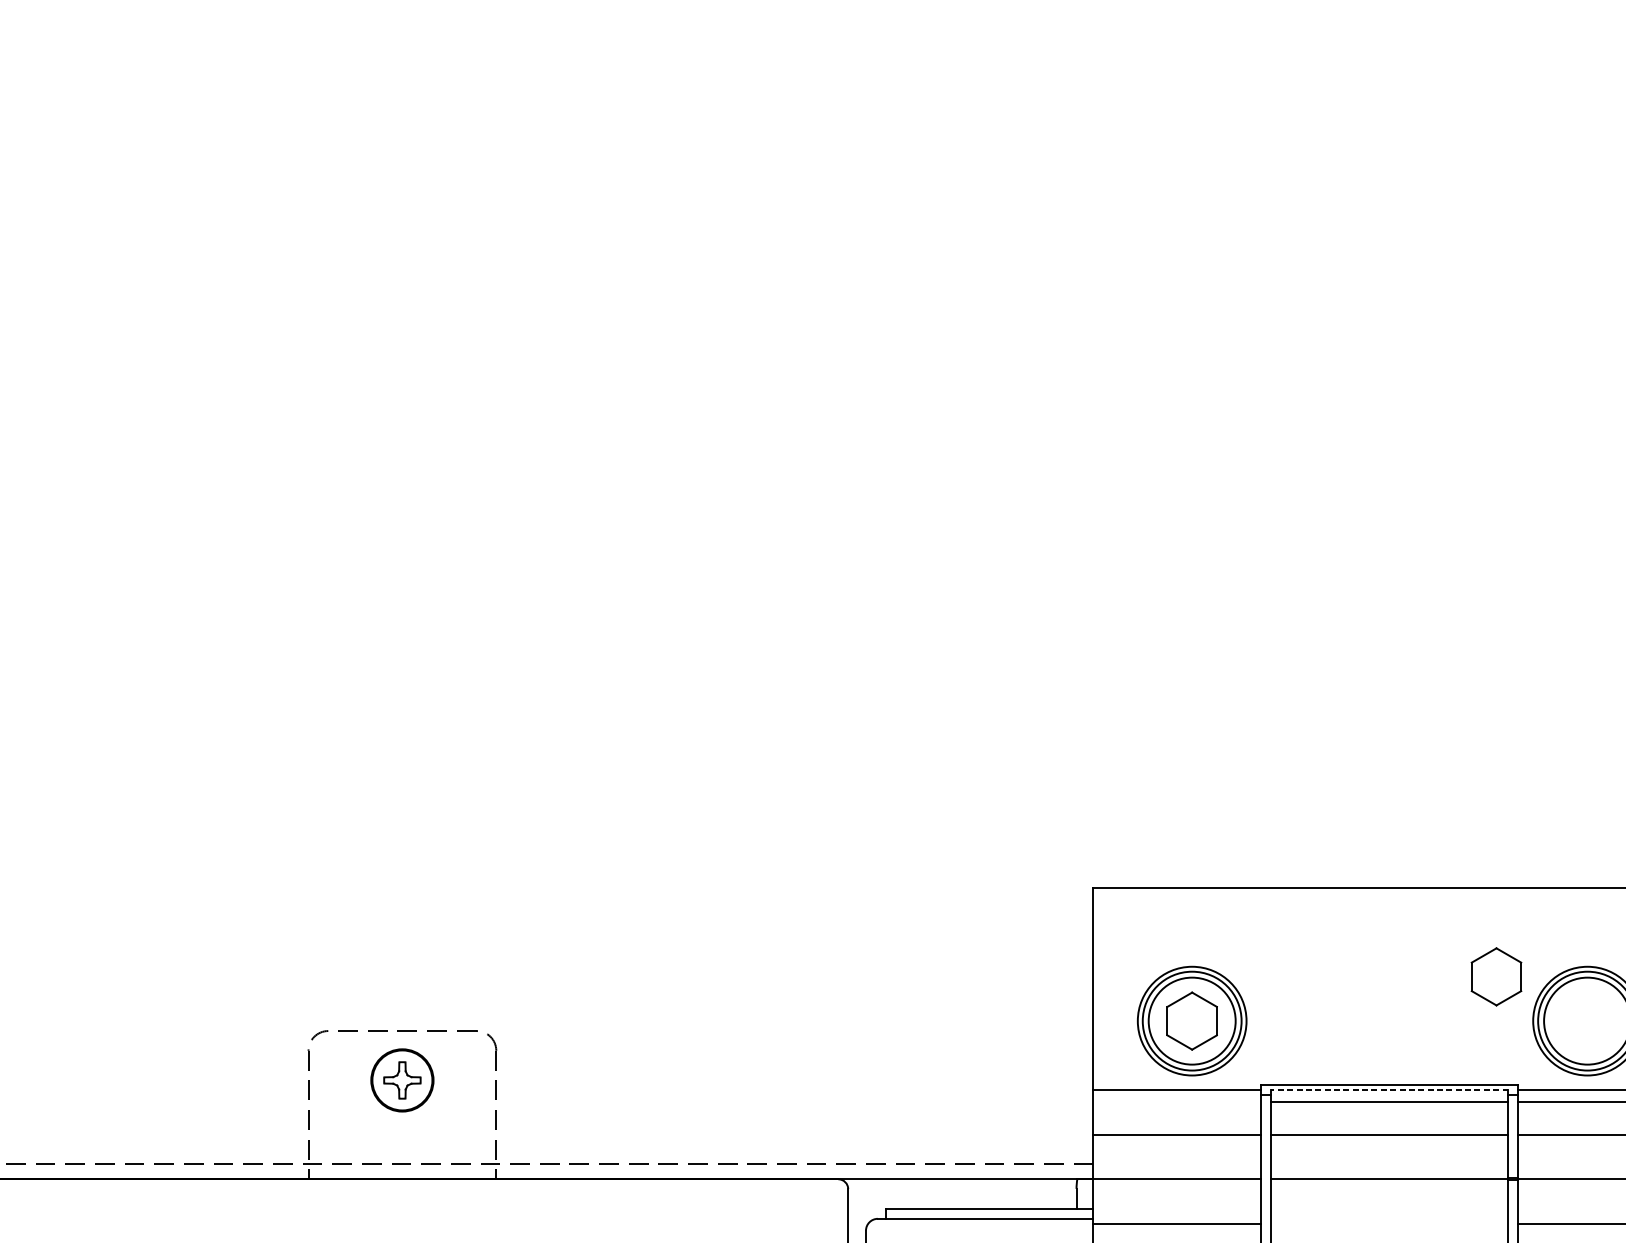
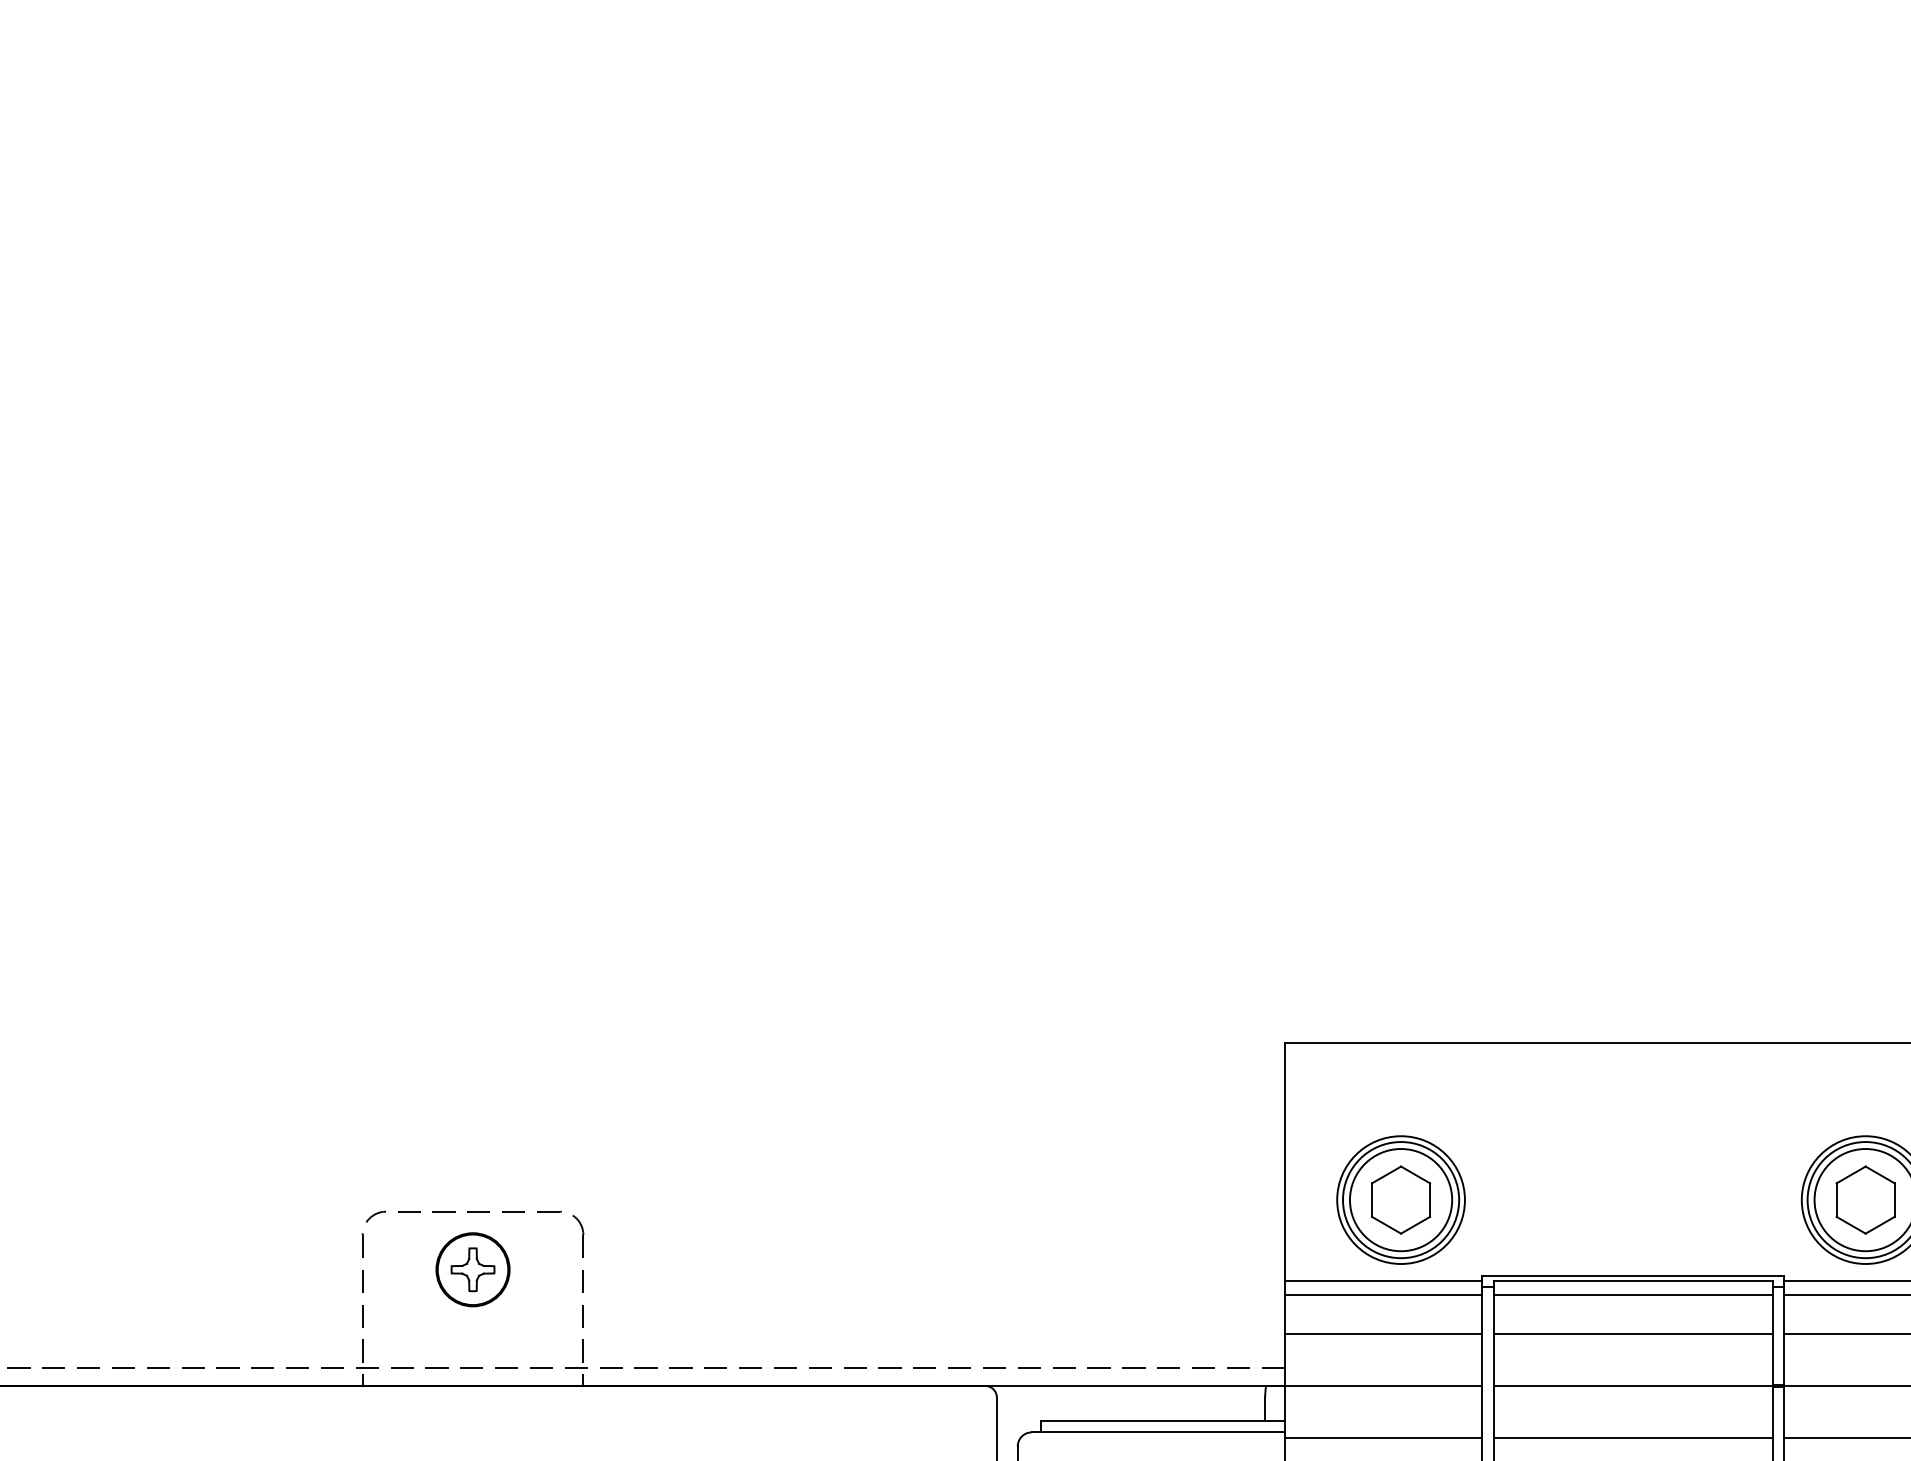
part: (1496, 976) -> (1865, 1199), moved
line: (1389, 1090) -> (1632, 1281), dashed -> solid
line: (1177, 1102) -> (1383, 1295), added
line: (1389, 1224) -> (1633, 1438), added

